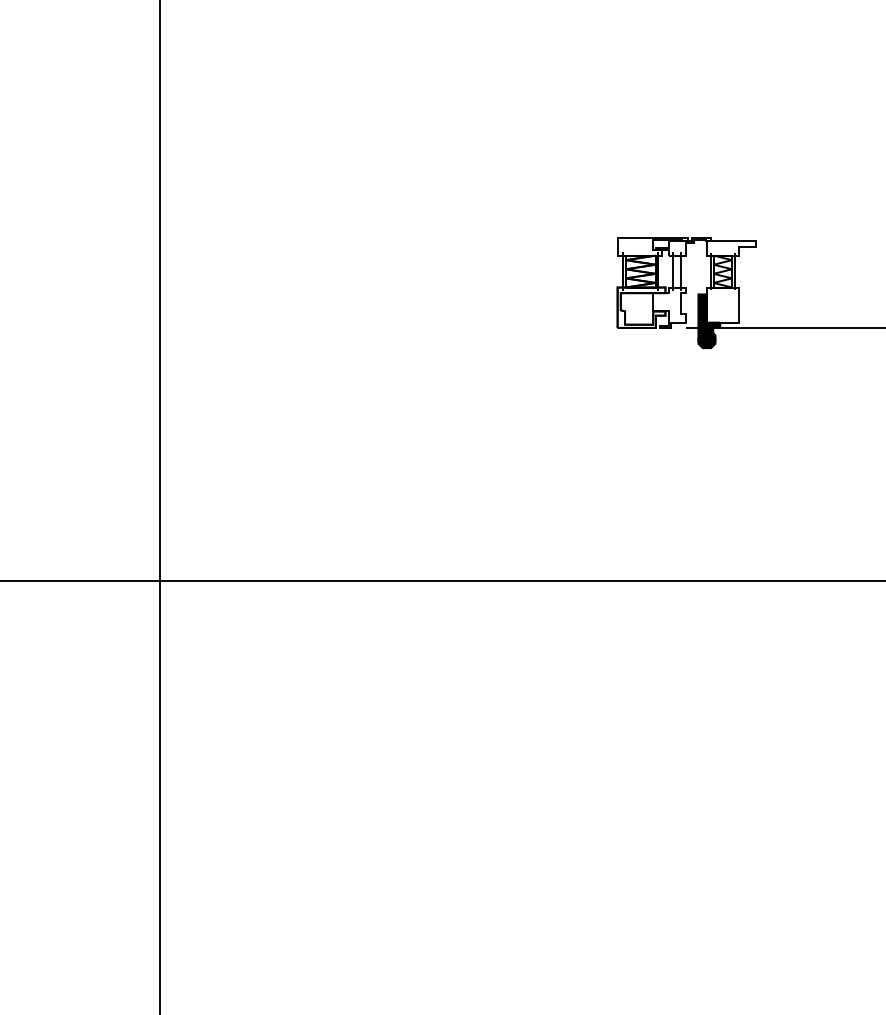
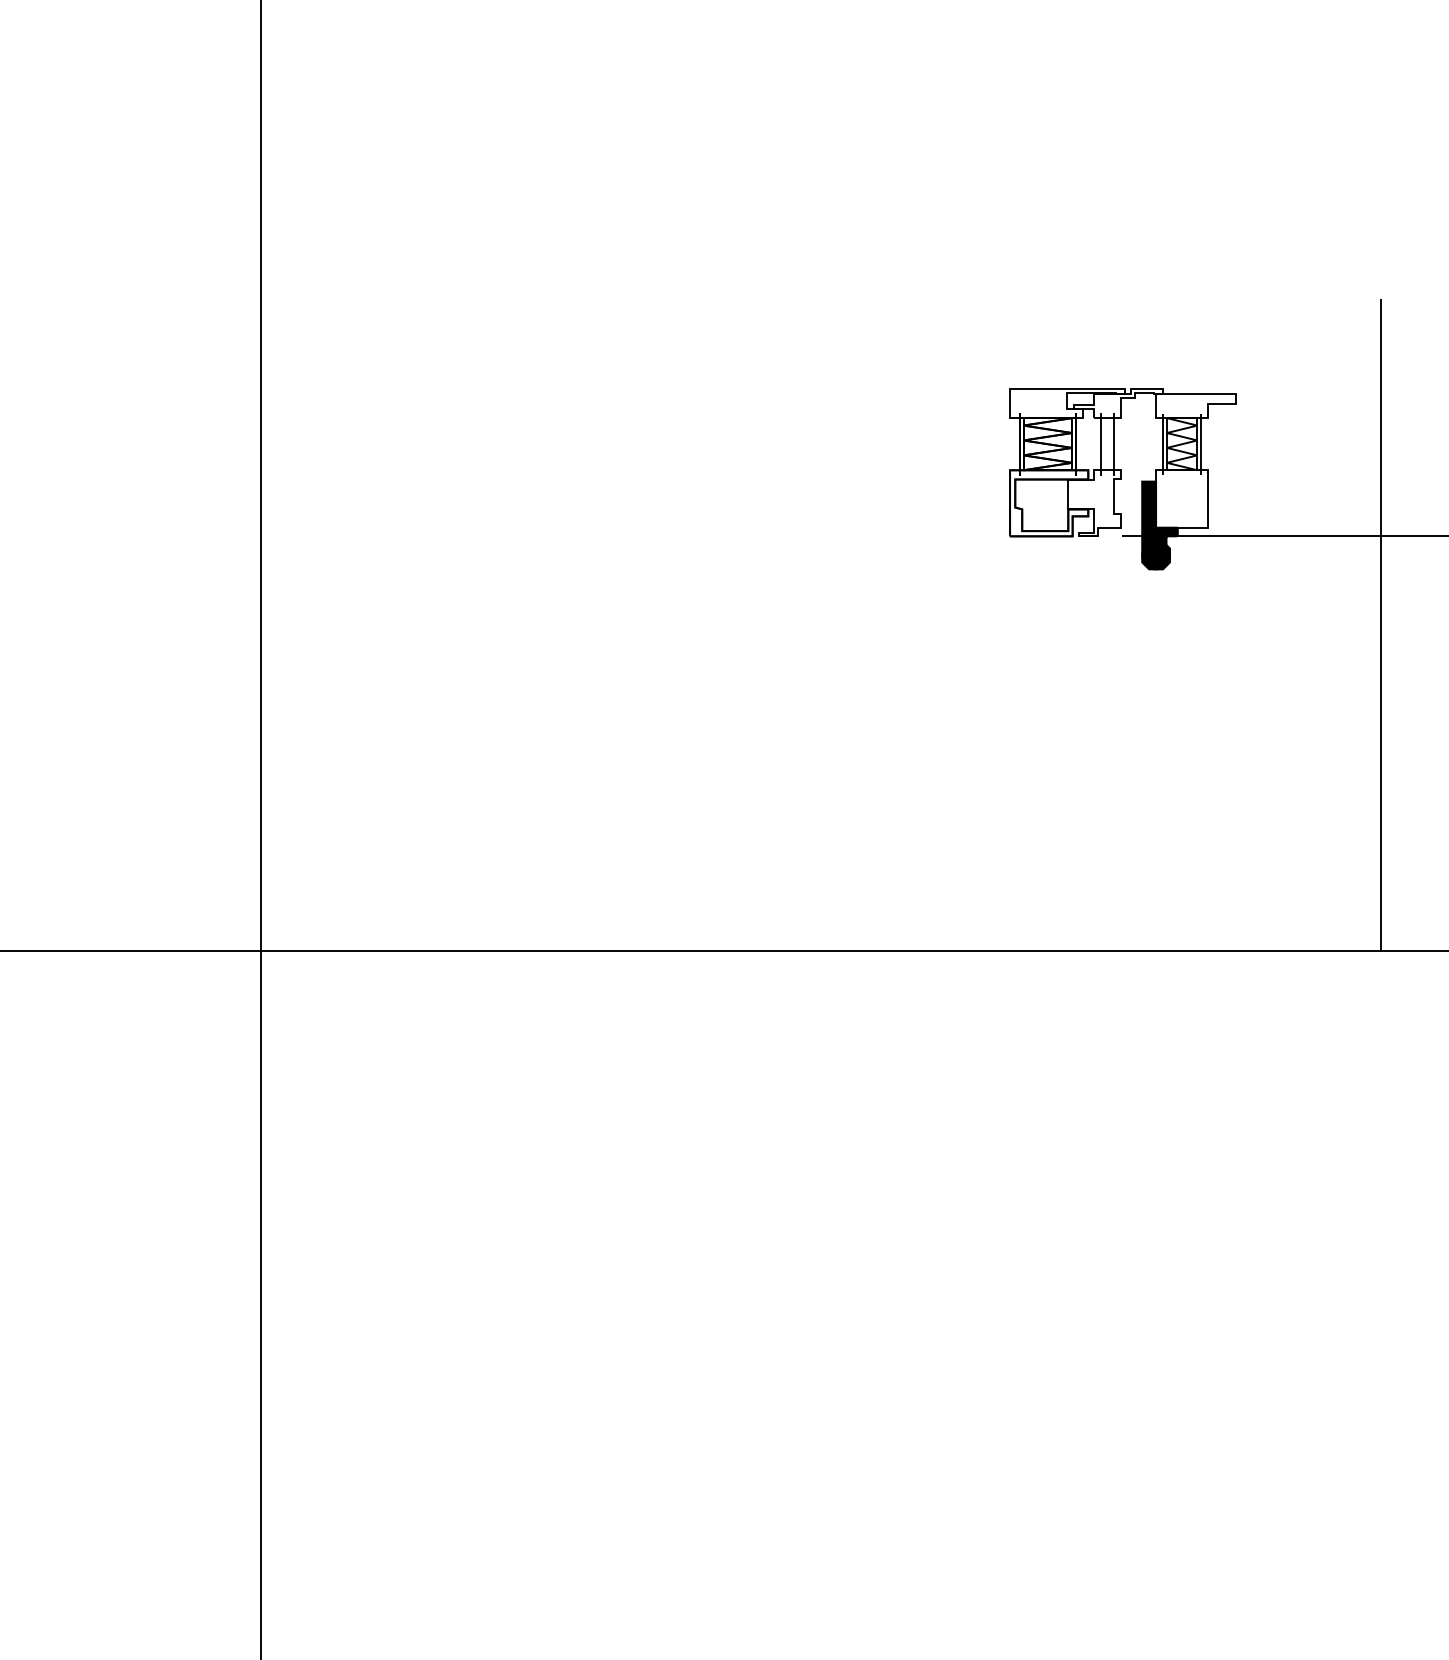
line: (844, 381) -> (1381, 623), added

